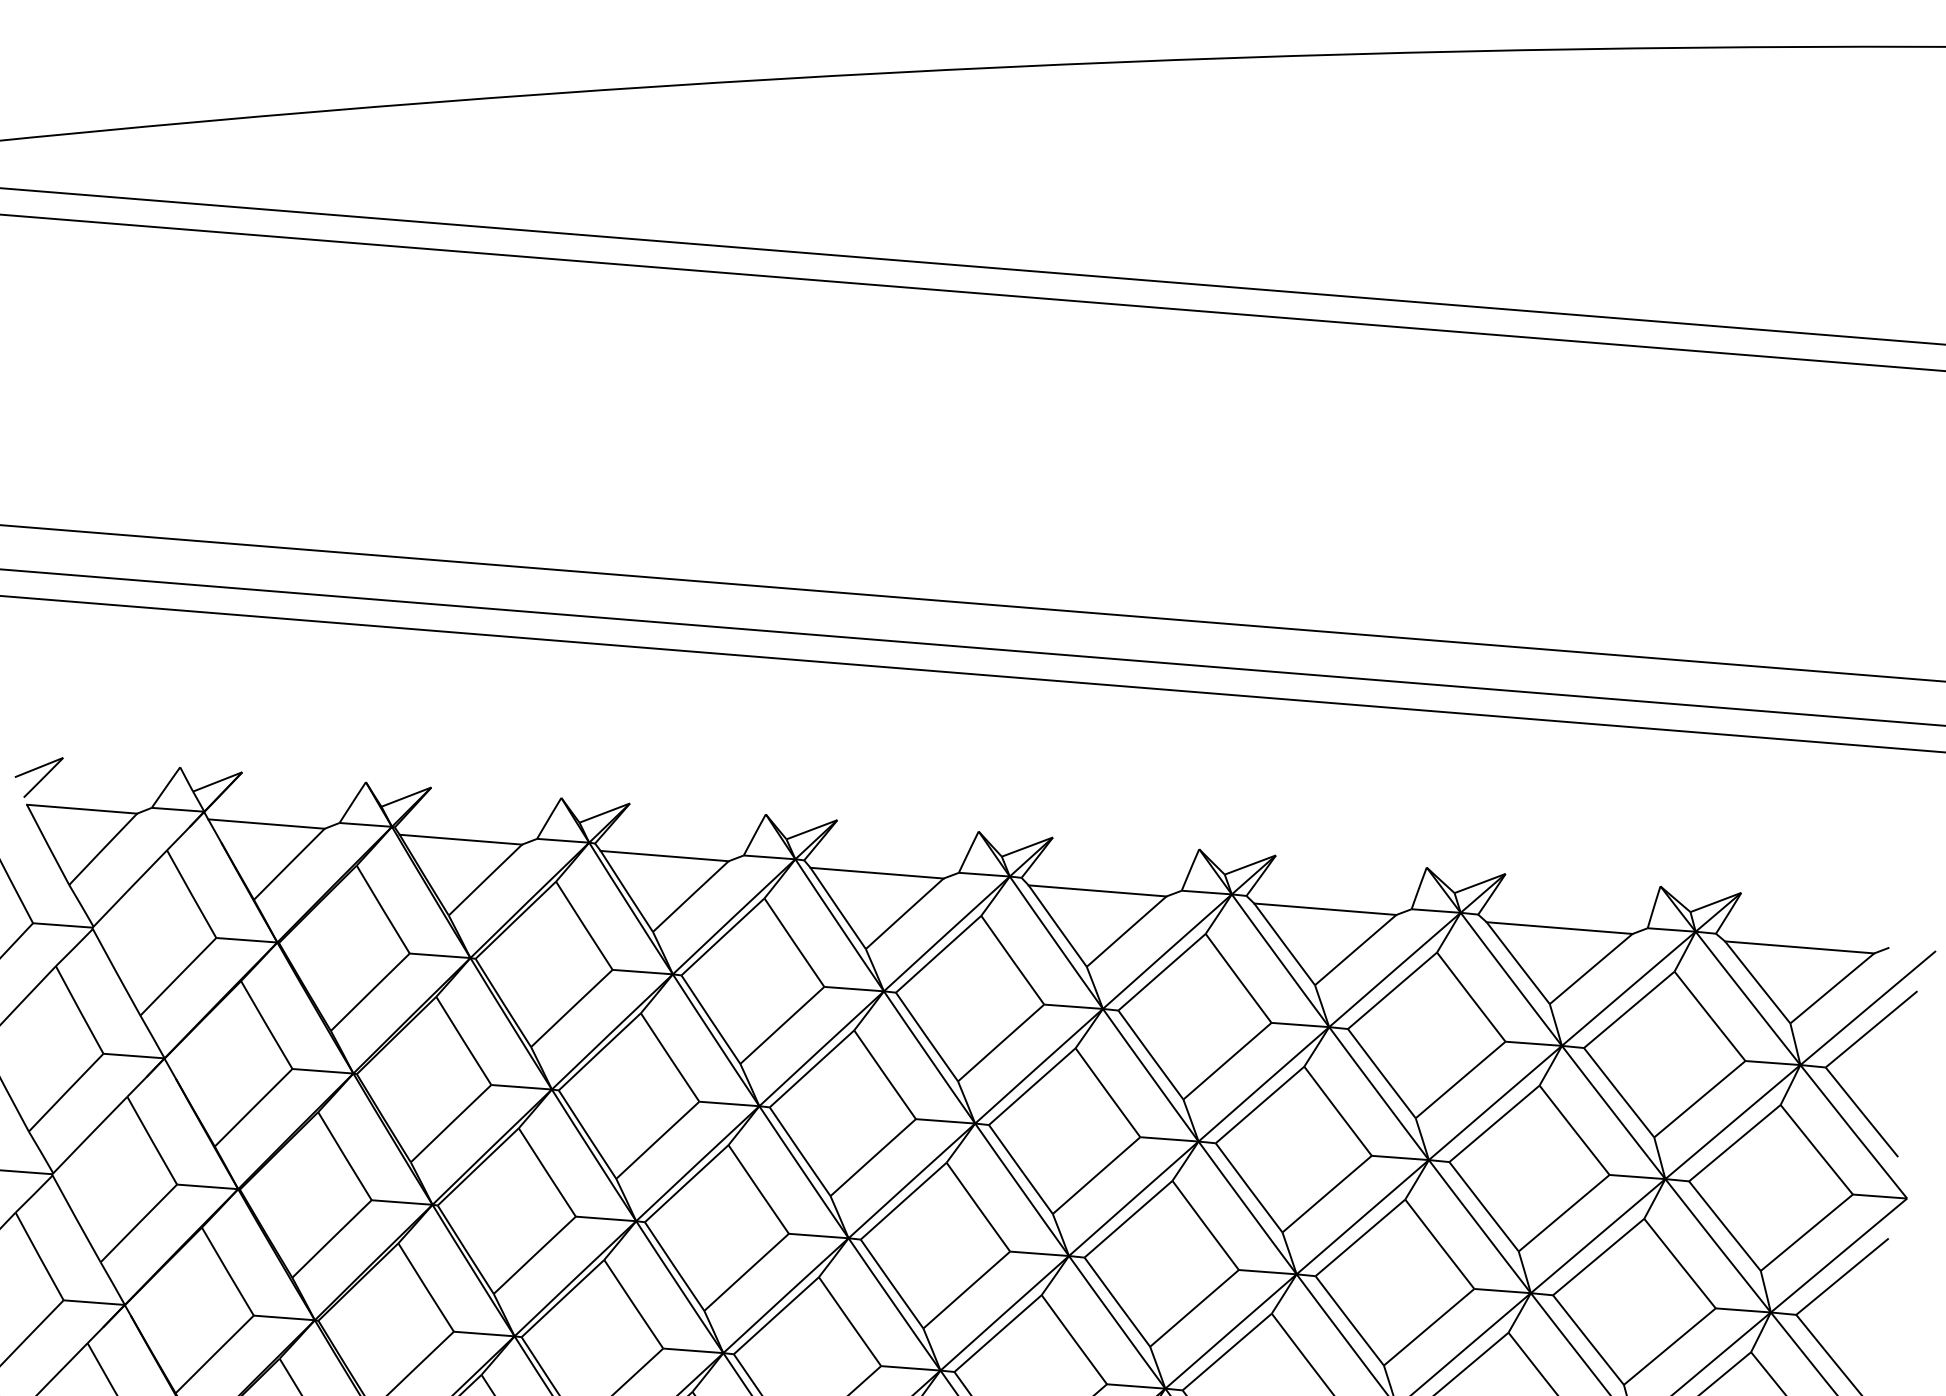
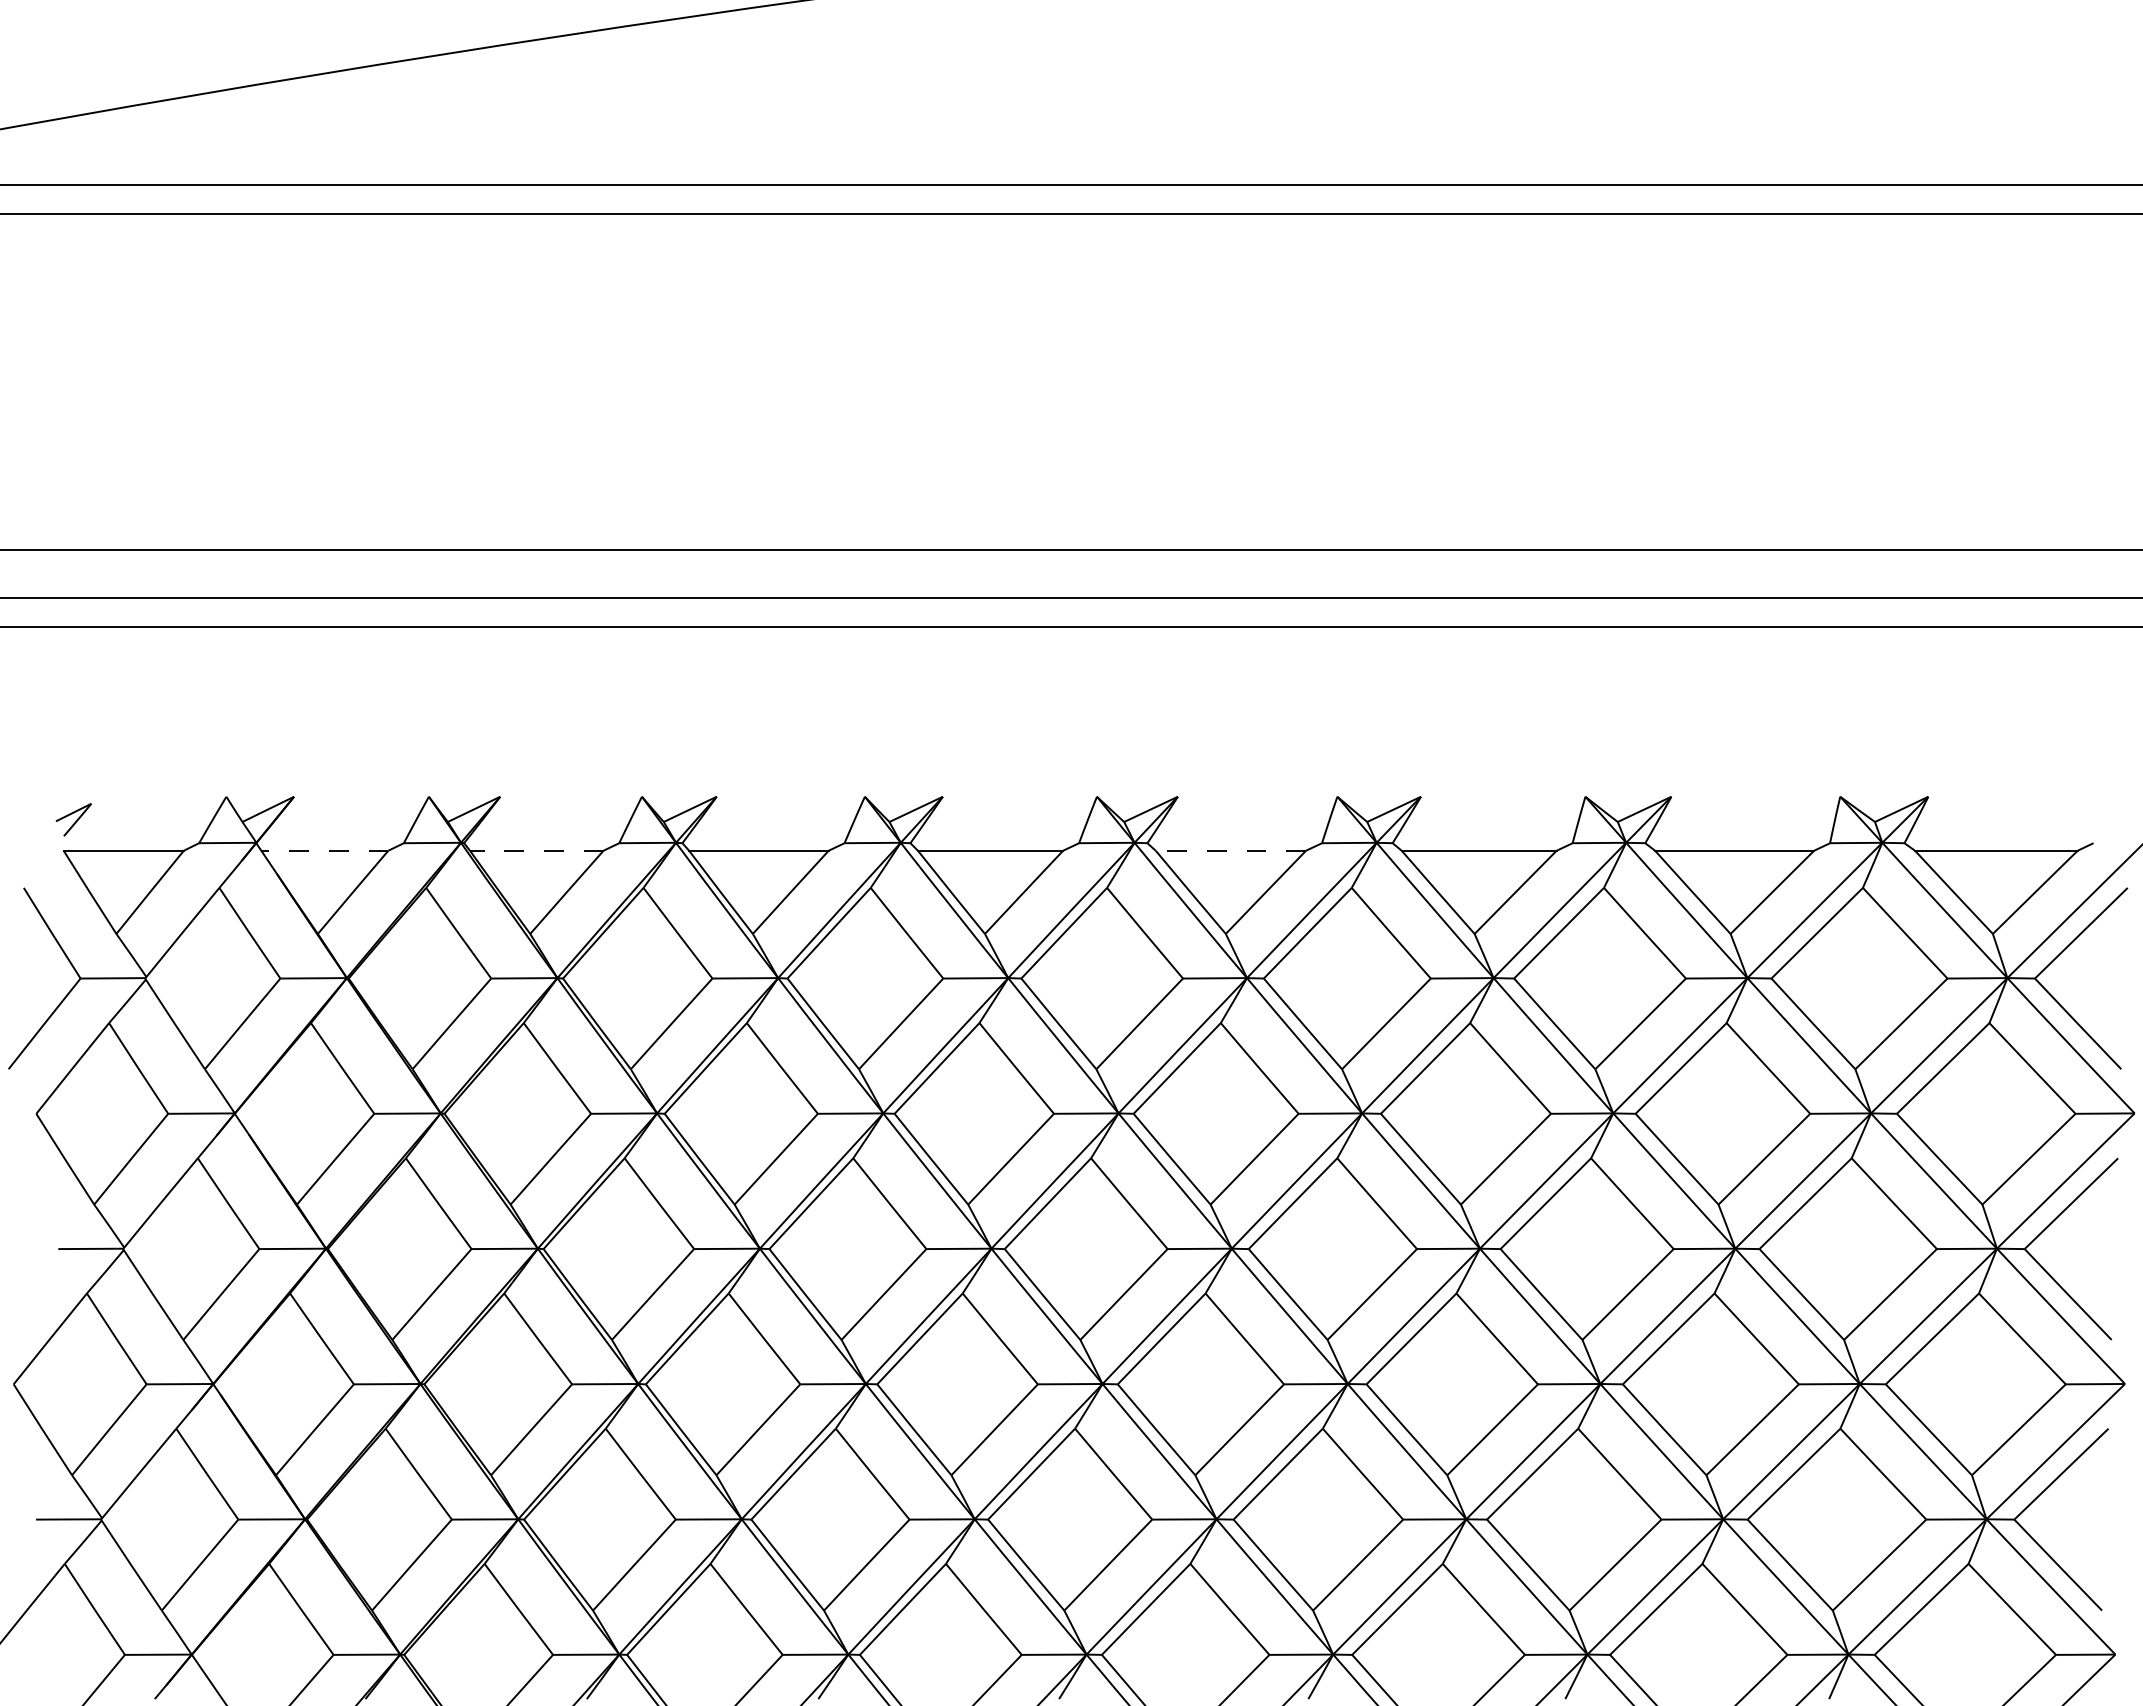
part: (38, 776) -> (73, 819), size x0.7
line: (266, 823) -> (324, 850), solid -> dashed
line: (460, 839) -> (536, 850), solid -> dashed
line: (1097, 890) -> (1230, 850), solid -> dashed

